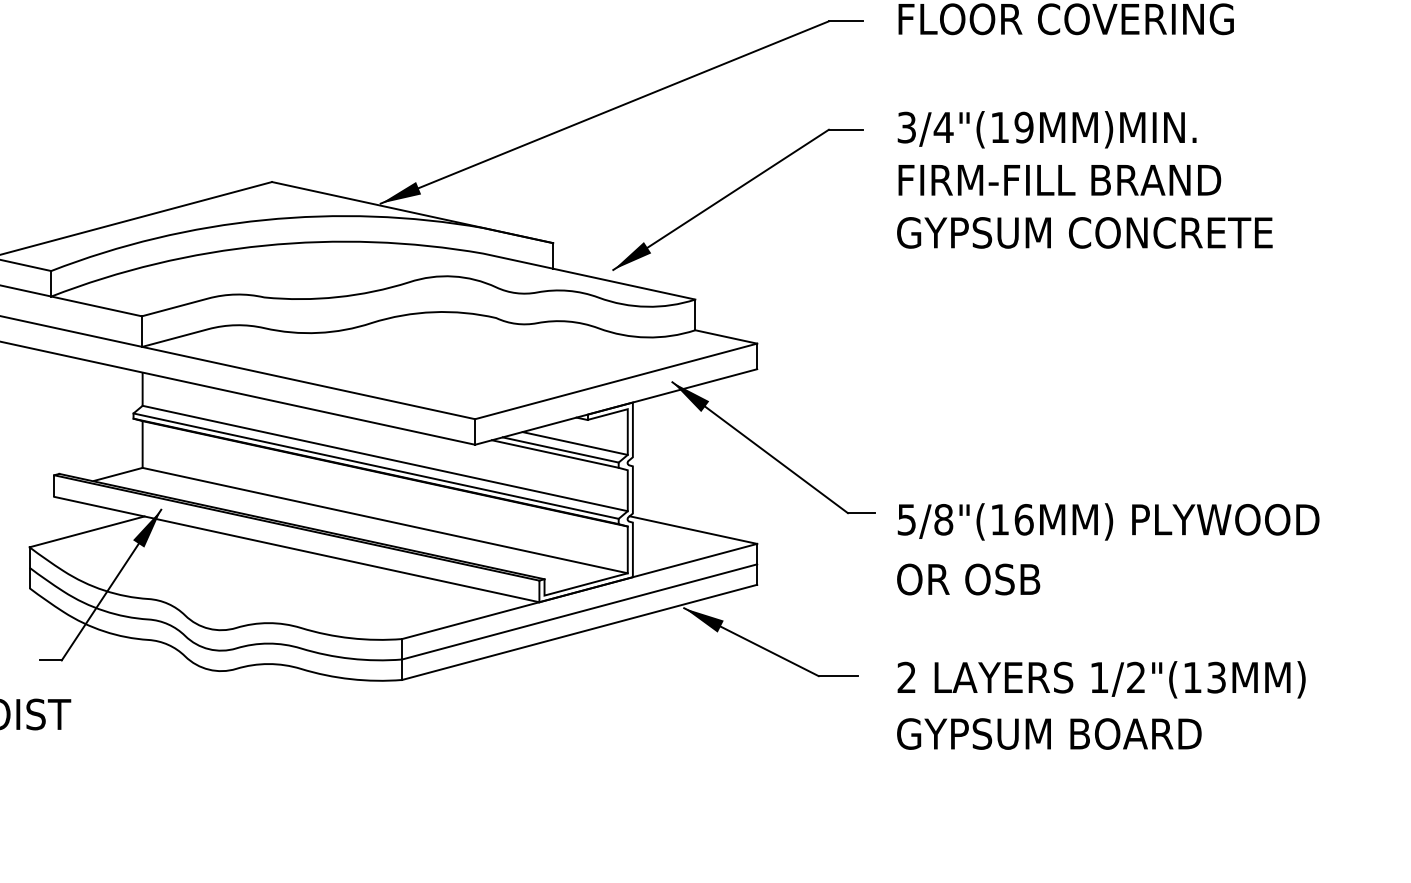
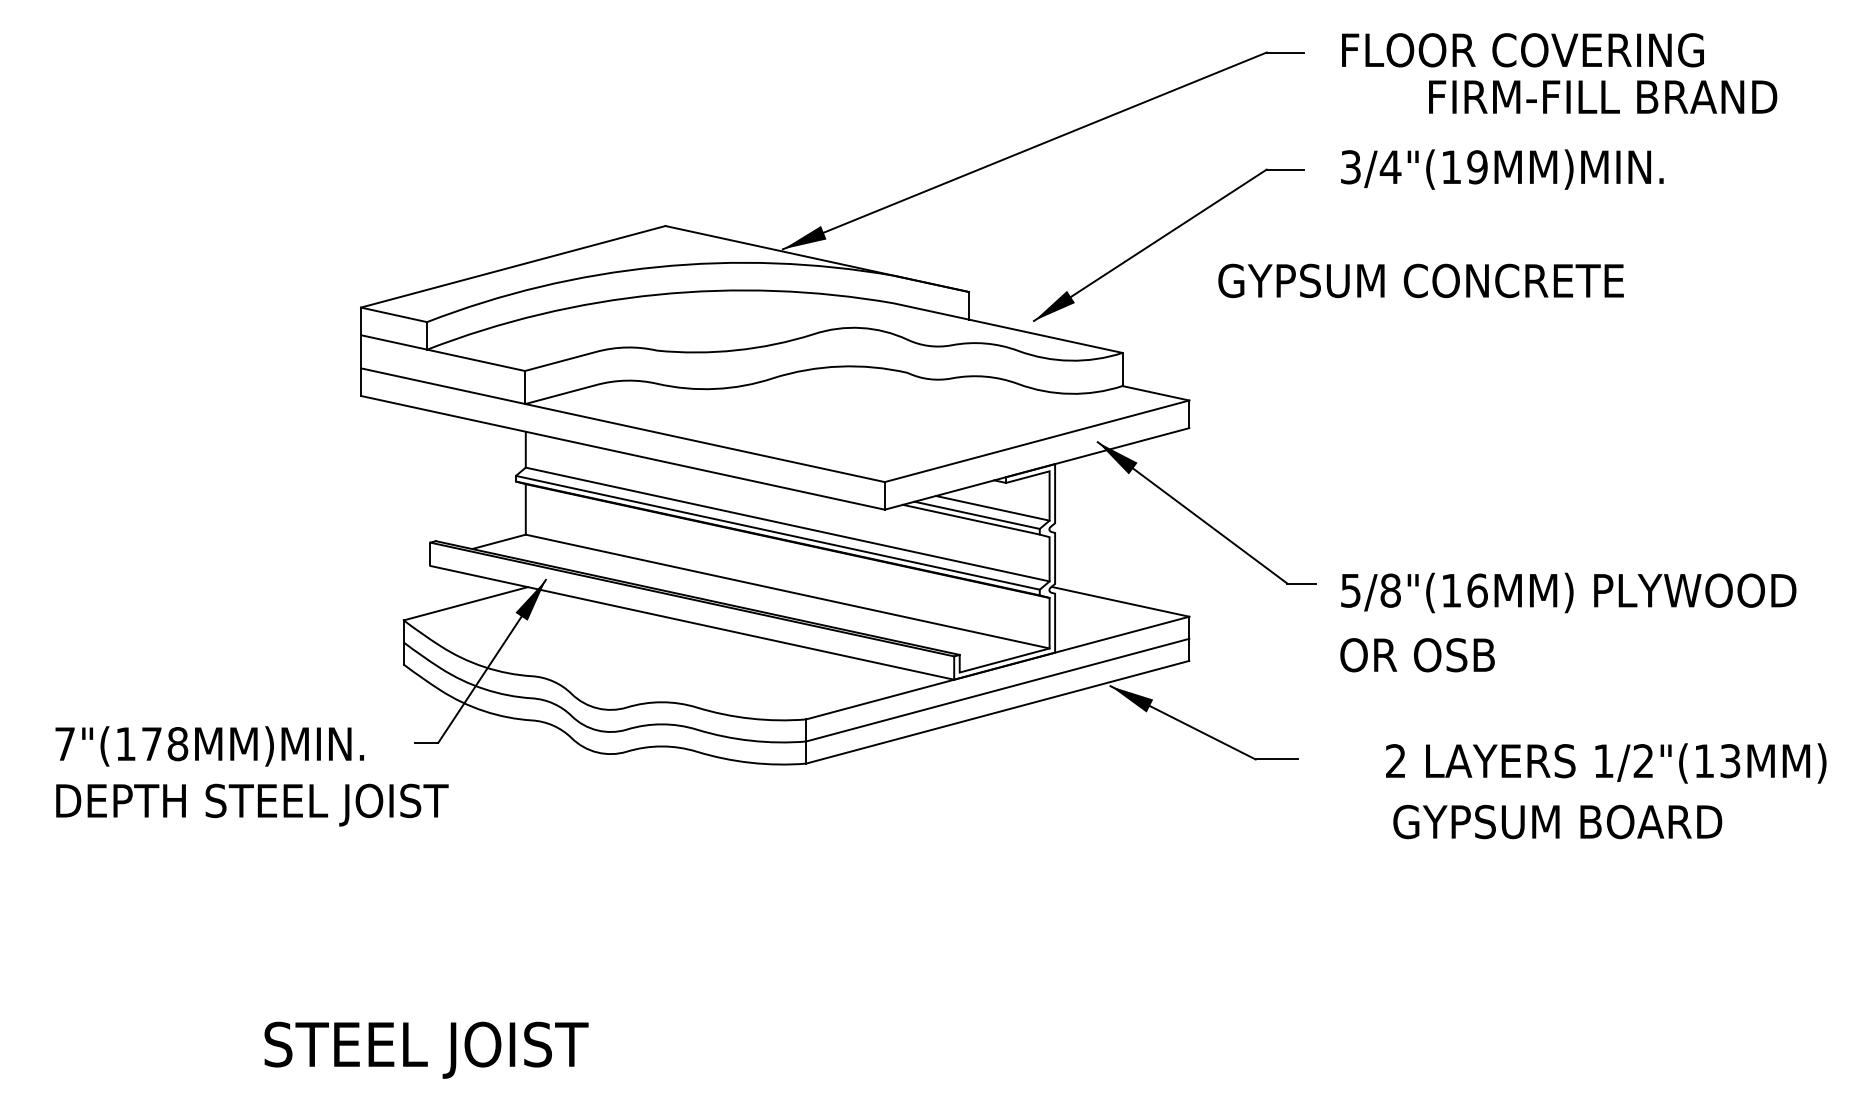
text: (1060, 179) -> (1603, 96), moved
text: (1084, 232) -> (1420, 280), moved
text: (1101, 679) -> (1606, 763), moved
text: (1049, 733) -> (1557, 821), moved

